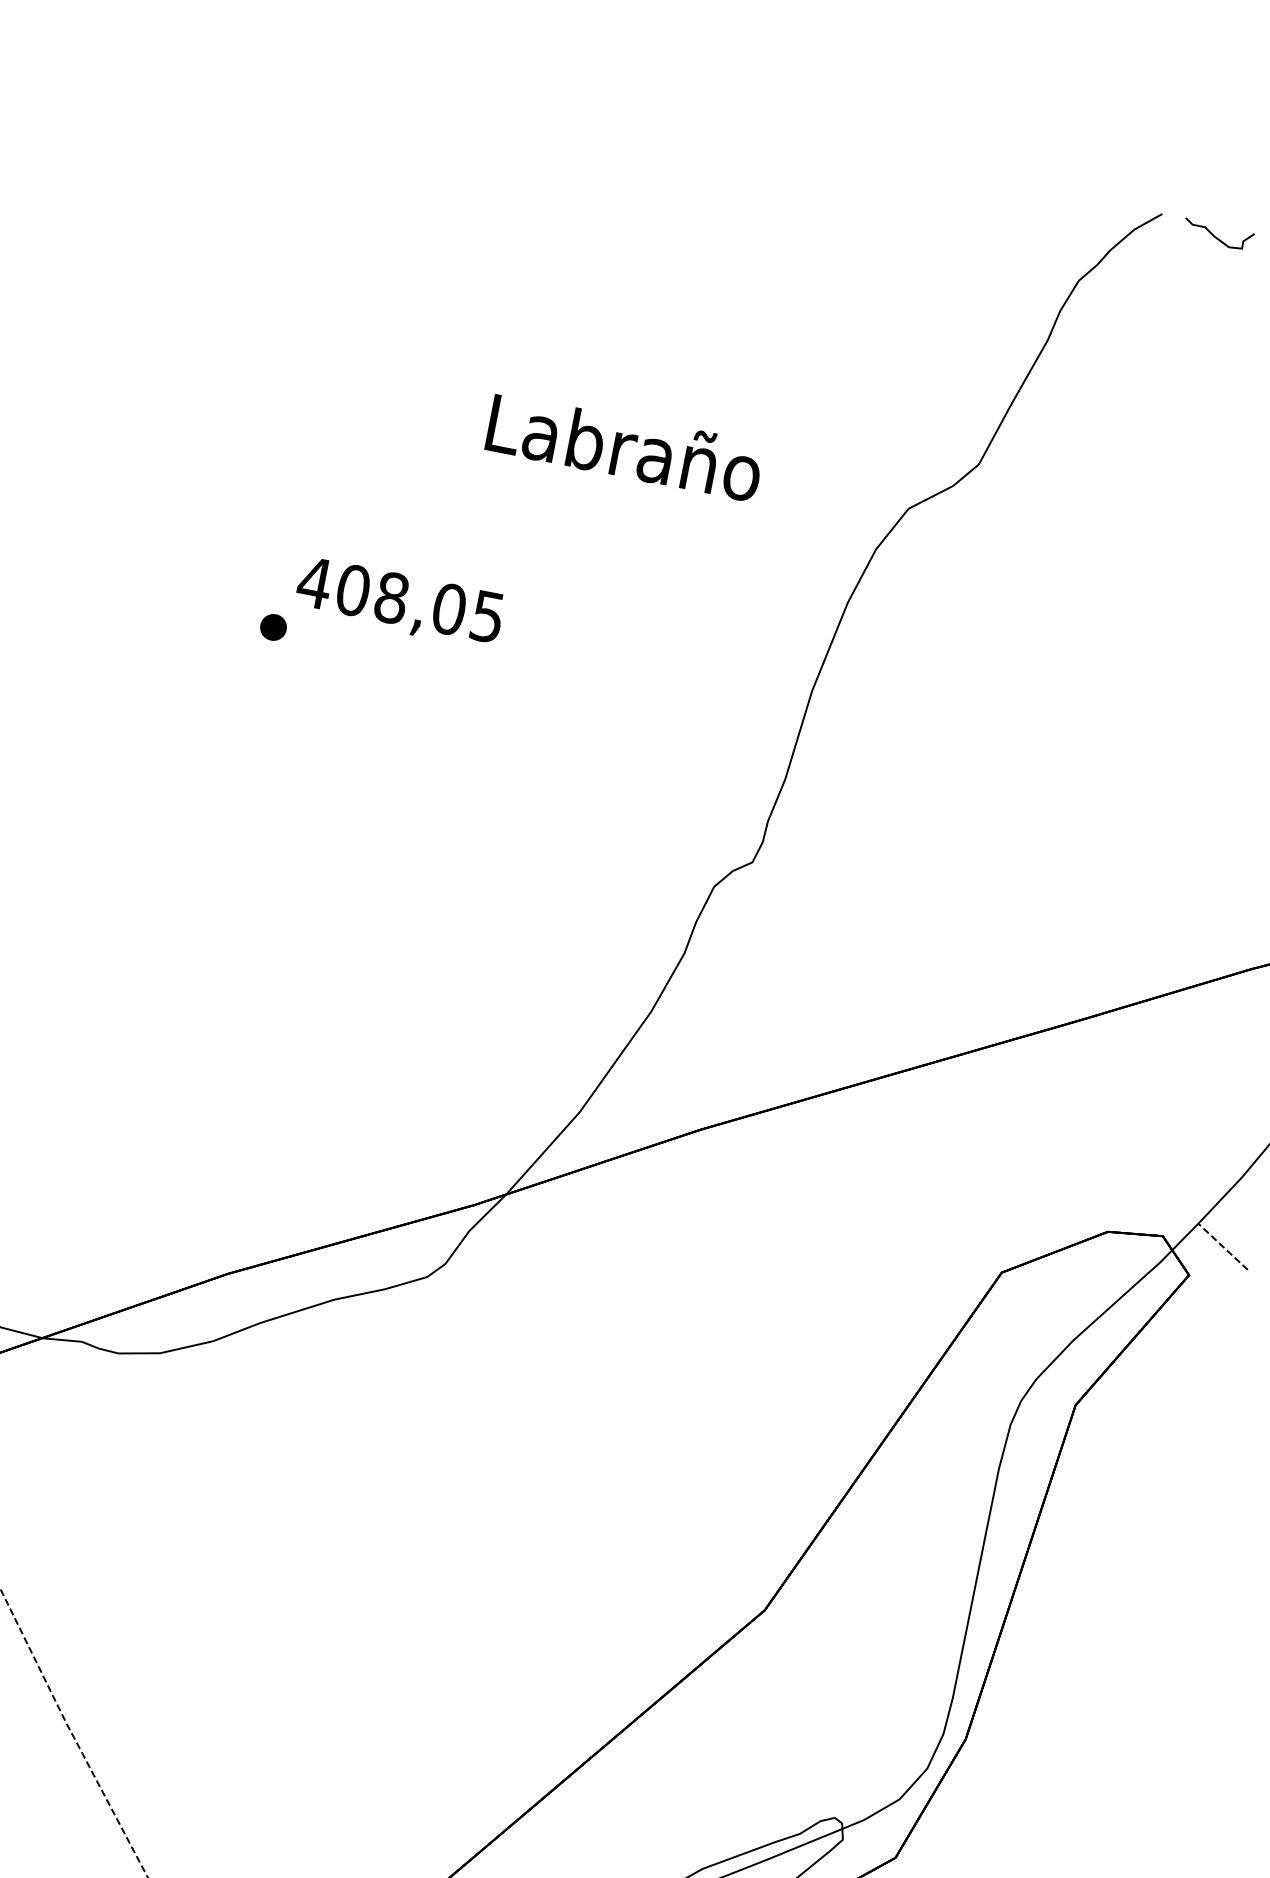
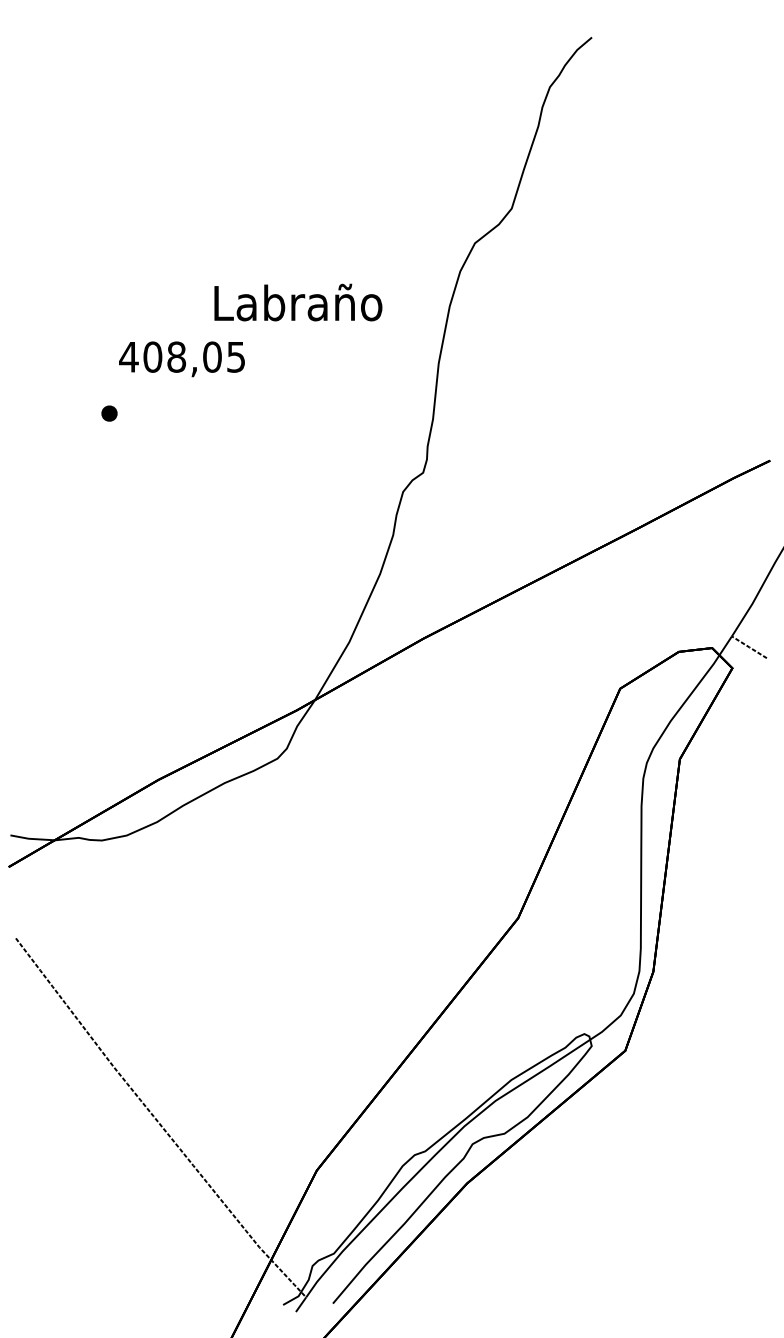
curve: (1217, 236) -> (627, 44), removed
text: (625, 446) -> (298, 302), moved
part: (273, 627) -> (109, 413), moved

